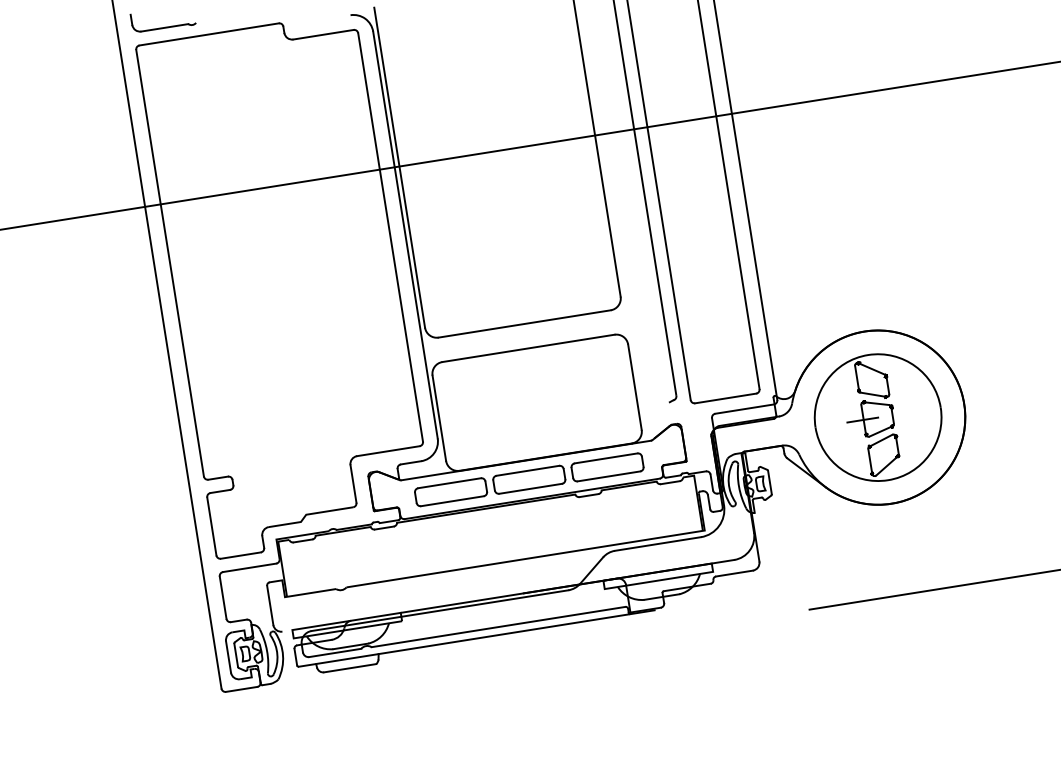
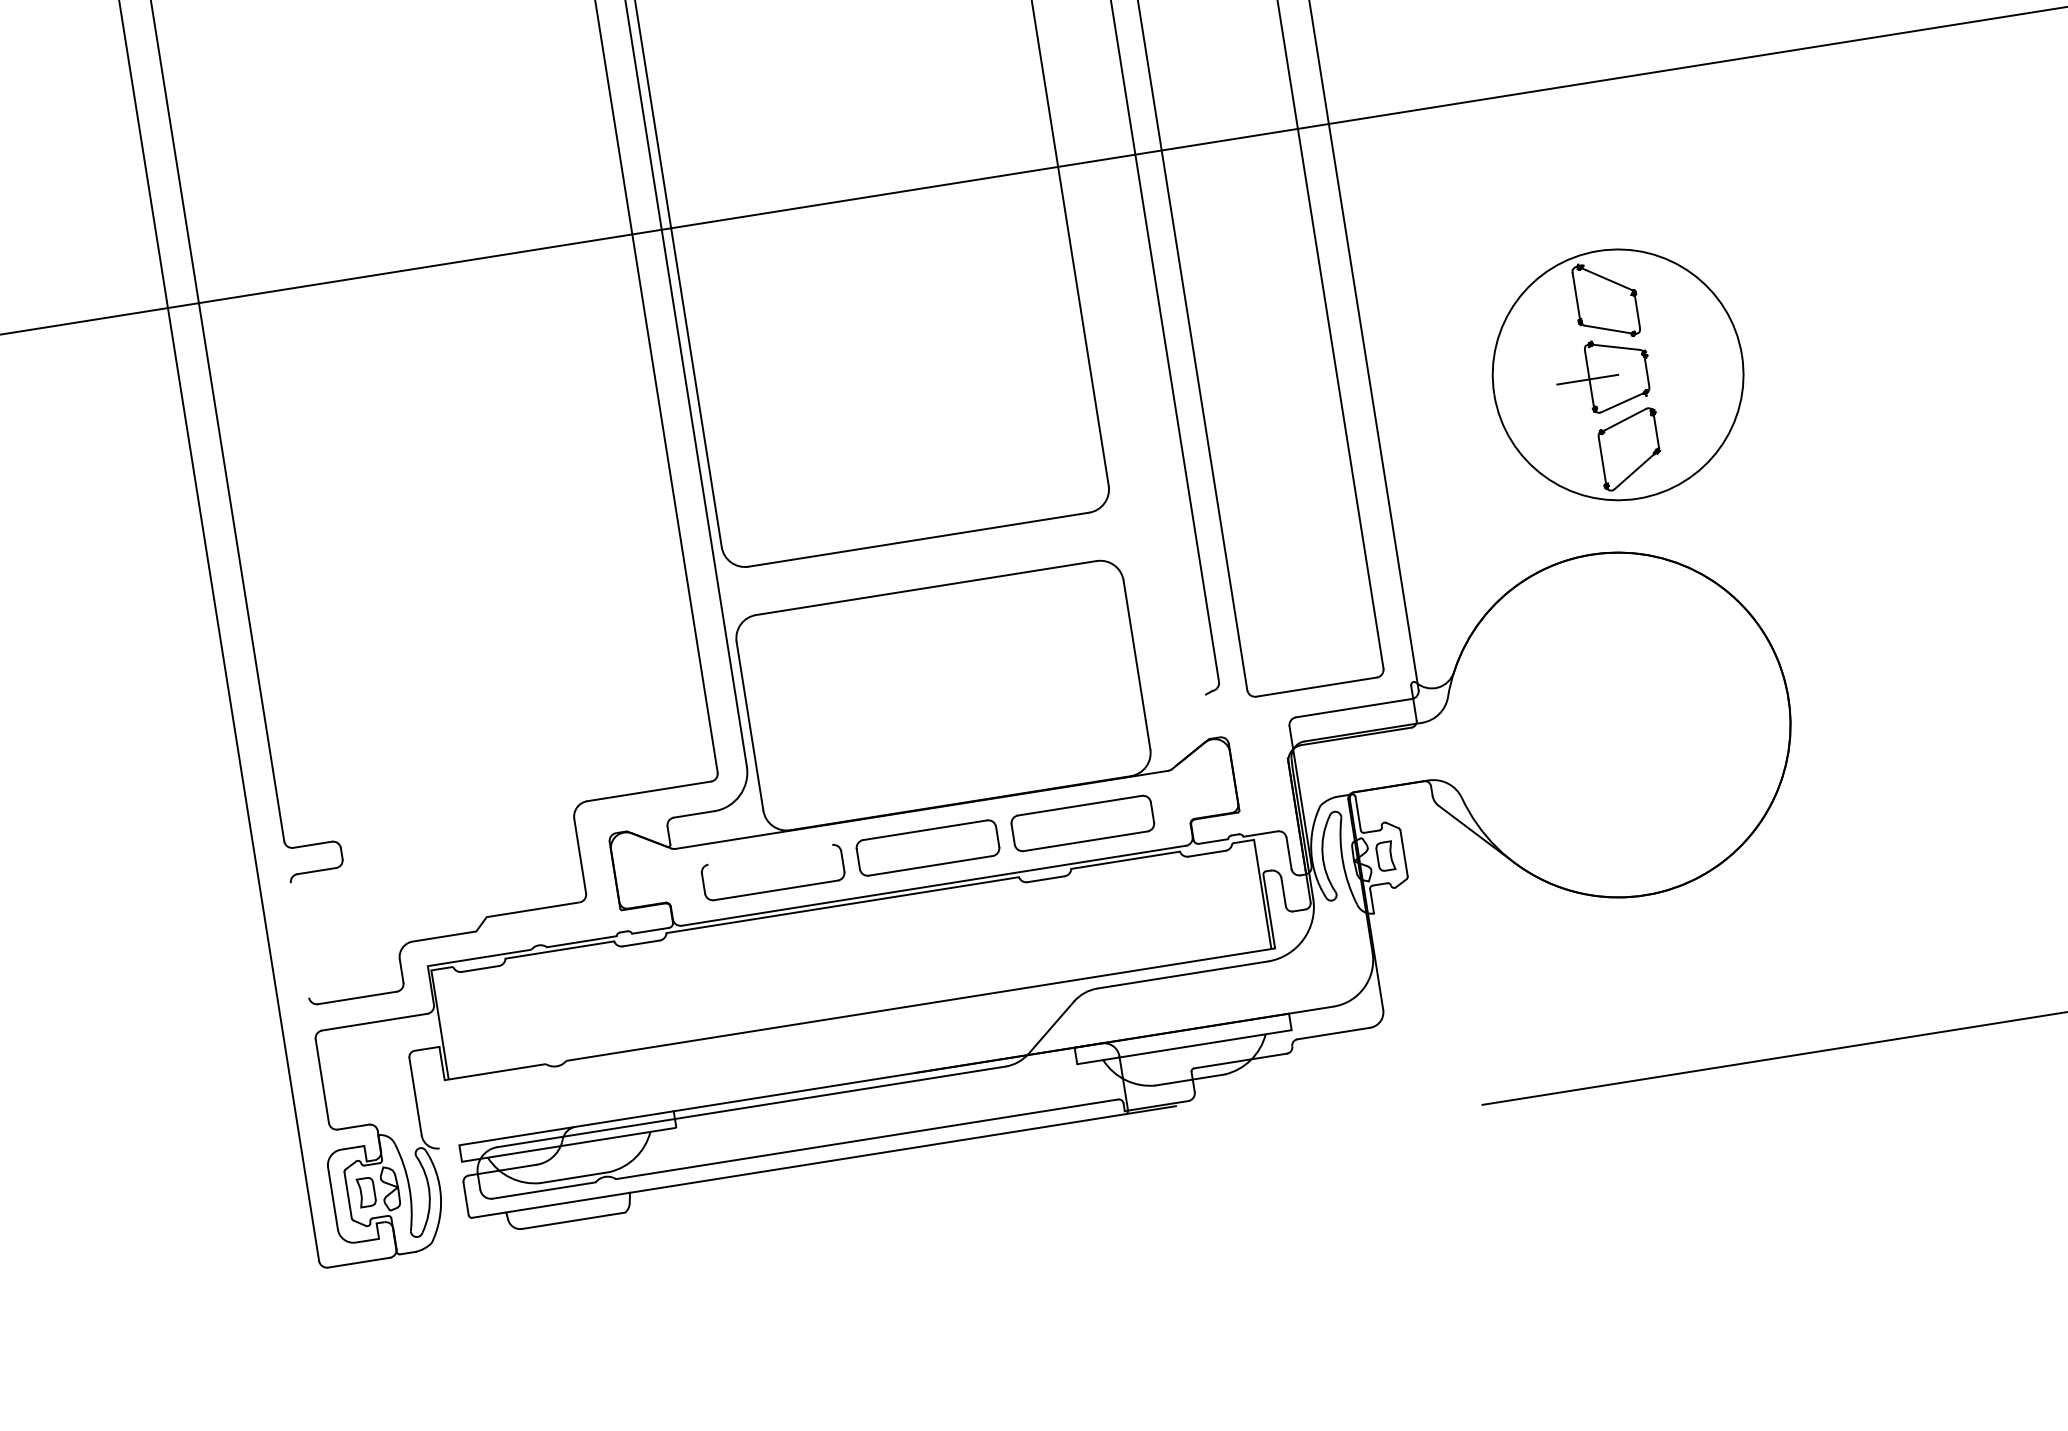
part: (877, 417) -> (1616, 374), moved
line: (449, 483) -> (770, 855), removed
line: (211, 526) -> (299, 940), removed

